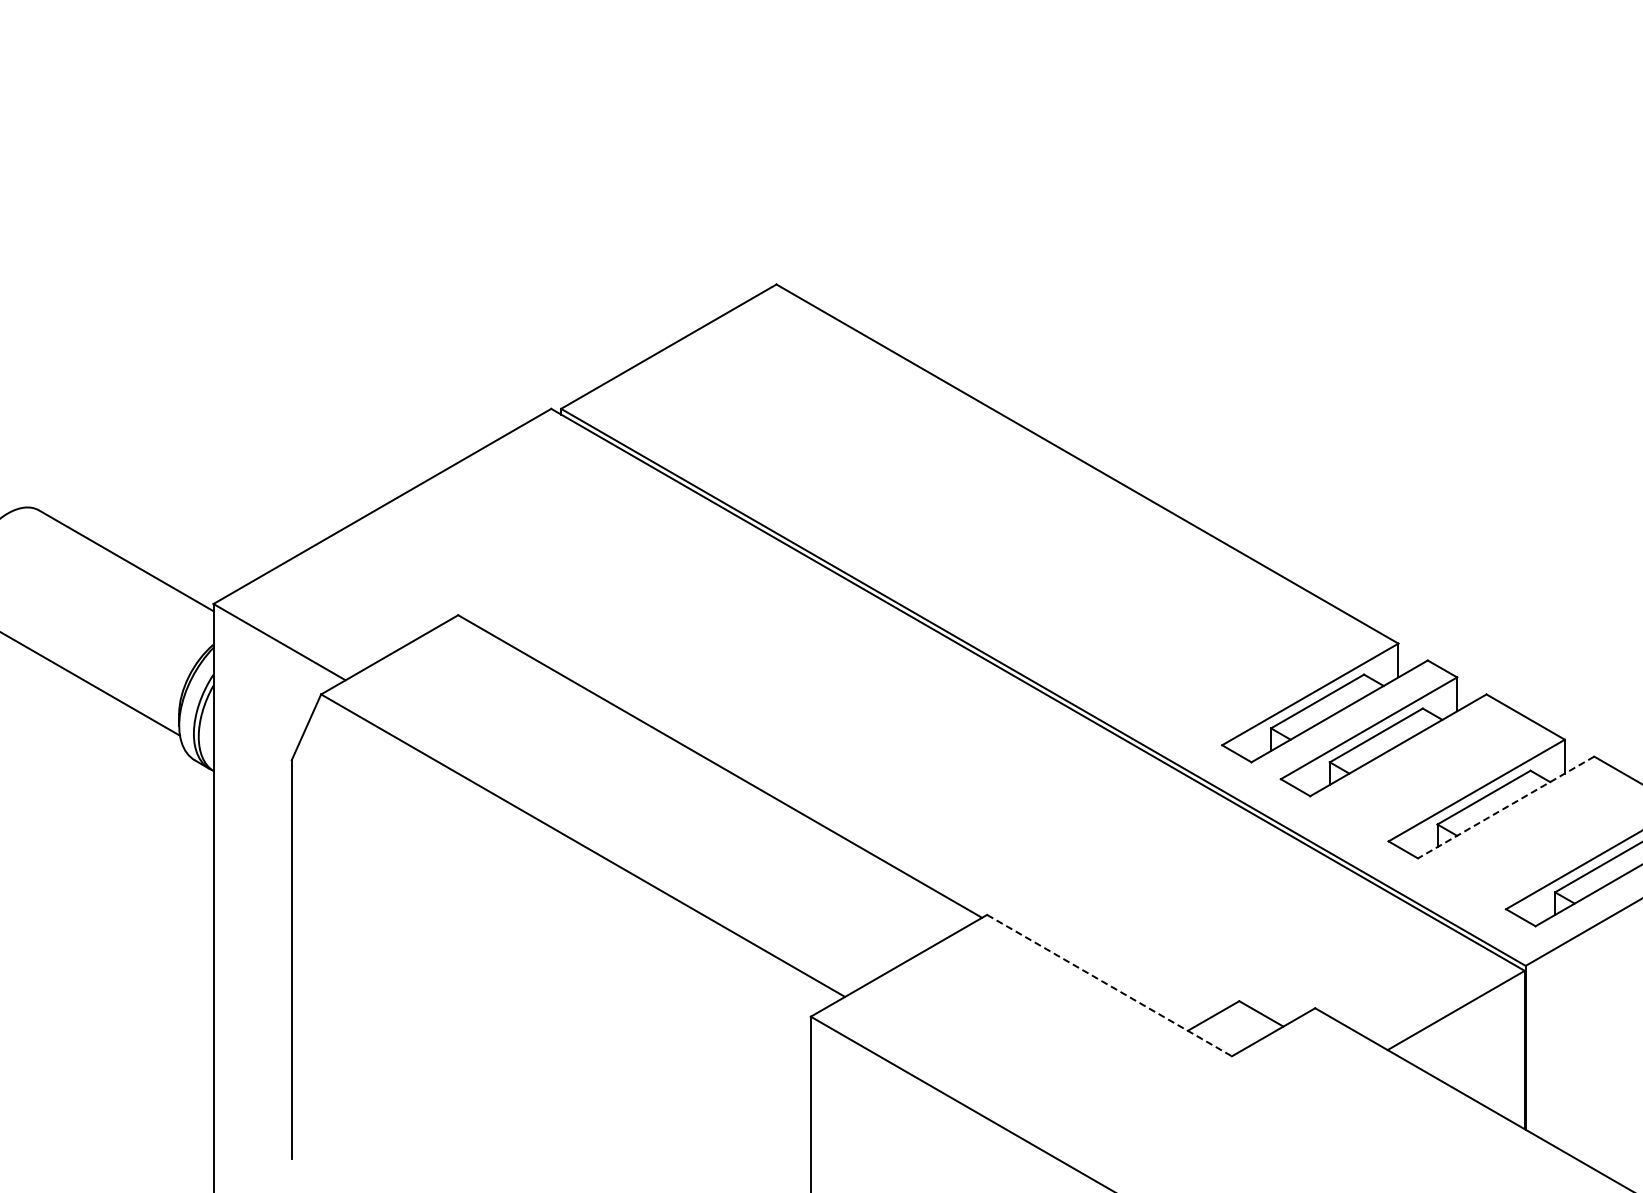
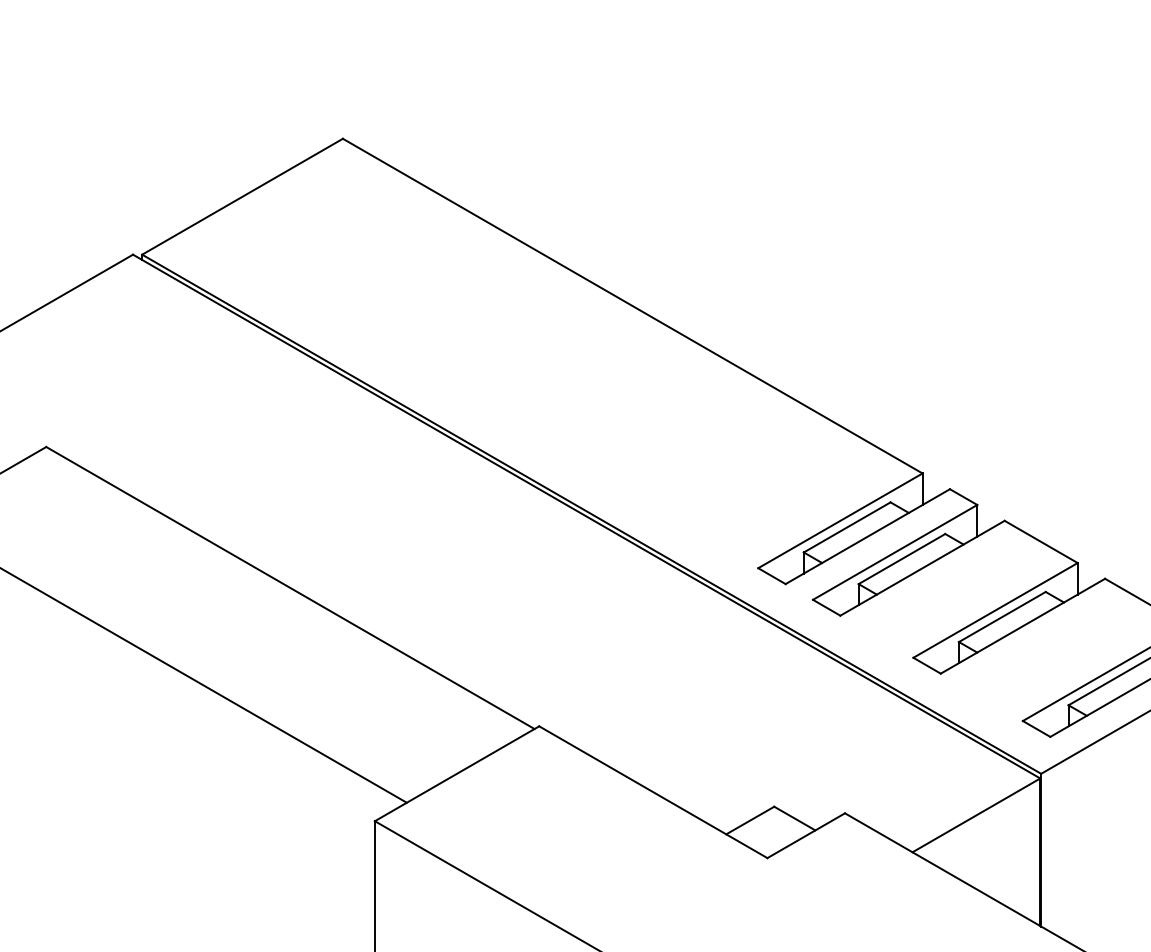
line: (1506, 807) -> (1023, 626), dashed -> solid
line: (1110, 985) -> (654, 792), dashed -> solid

